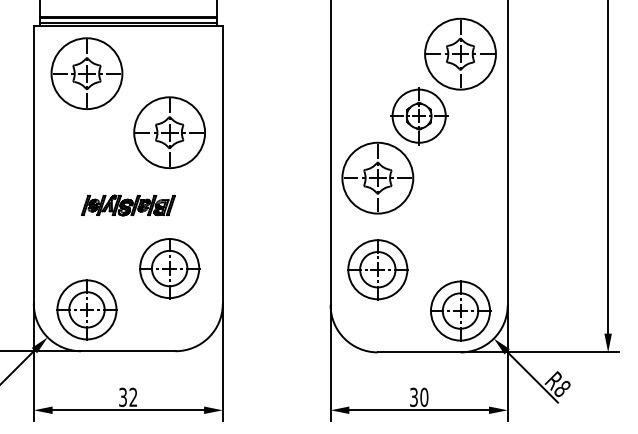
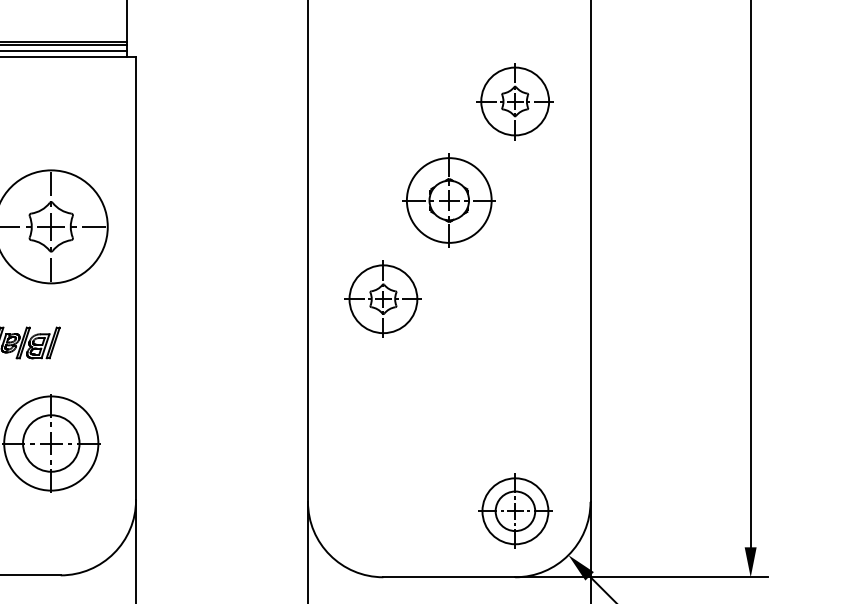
part: (460, 53) -> (515, 100), size x0.6
part: (377, 177) -> (382, 298), size x0.6
part: (377, 269) -> (382, 445), removed
part: (460, 310) -> (515, 510), size x0.7

